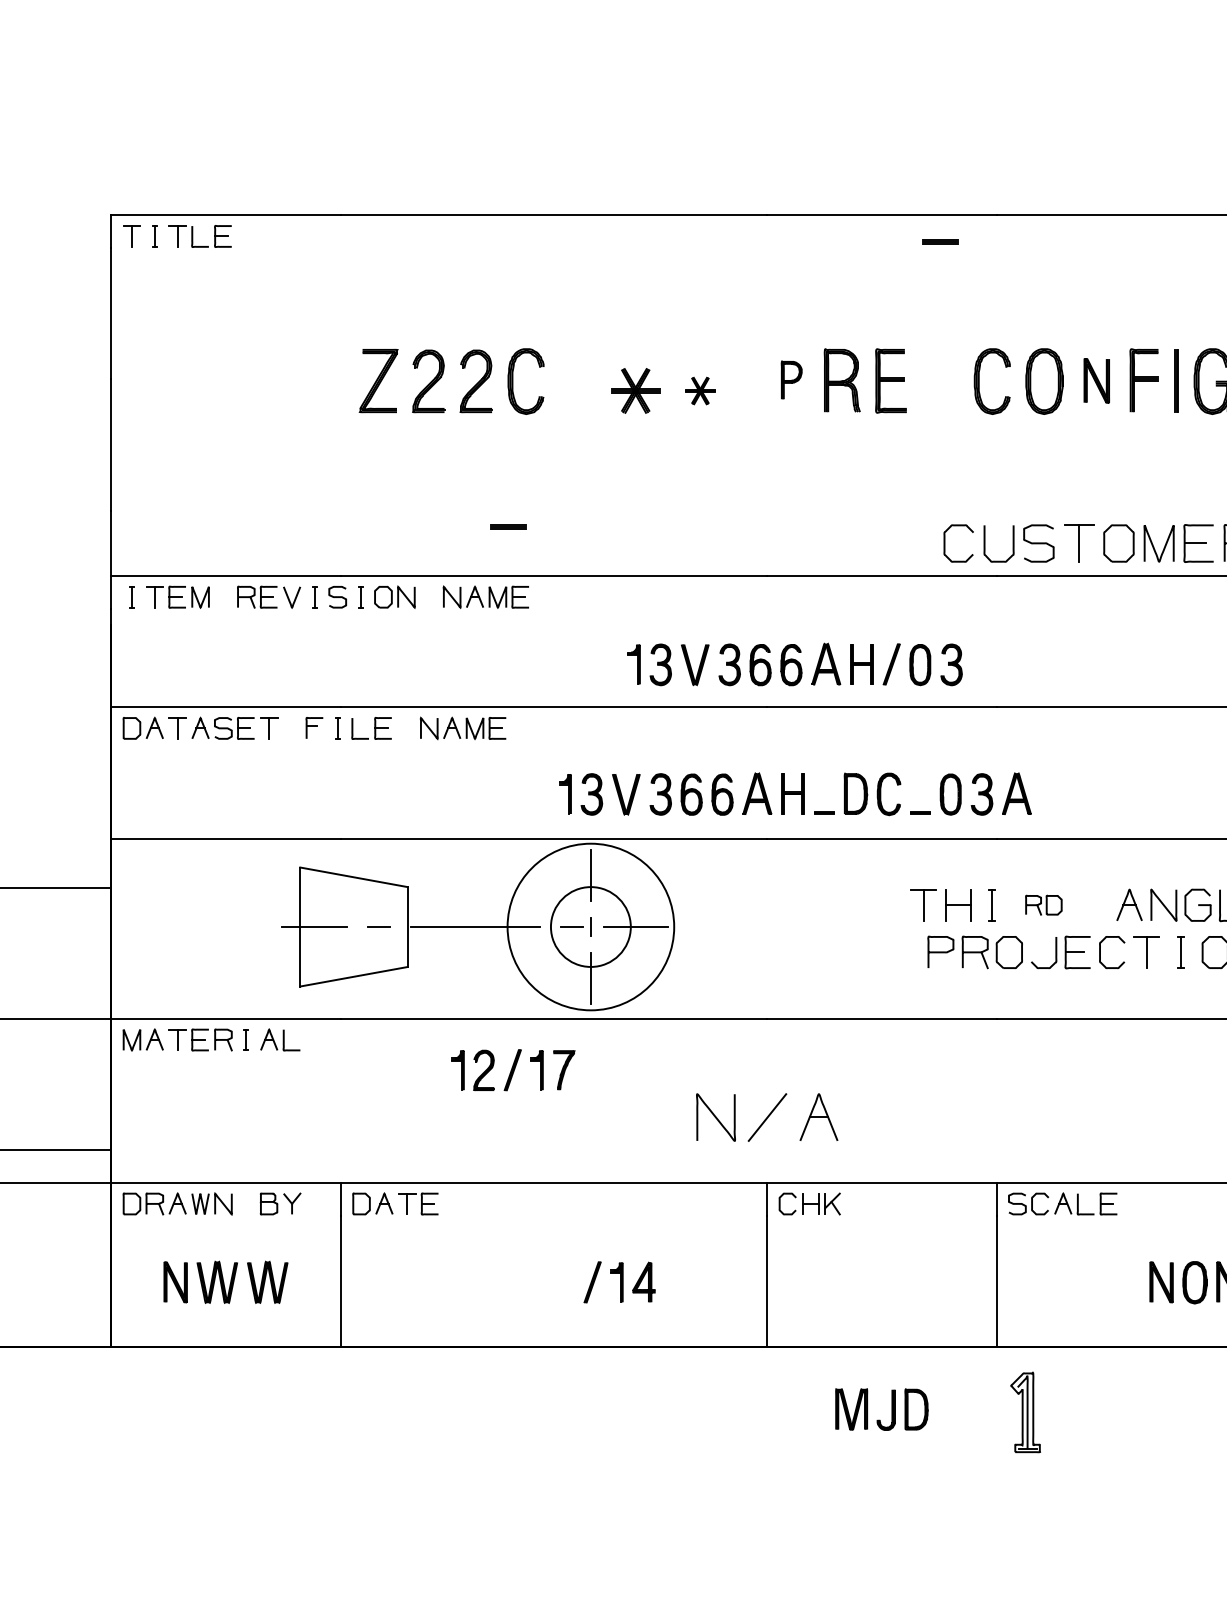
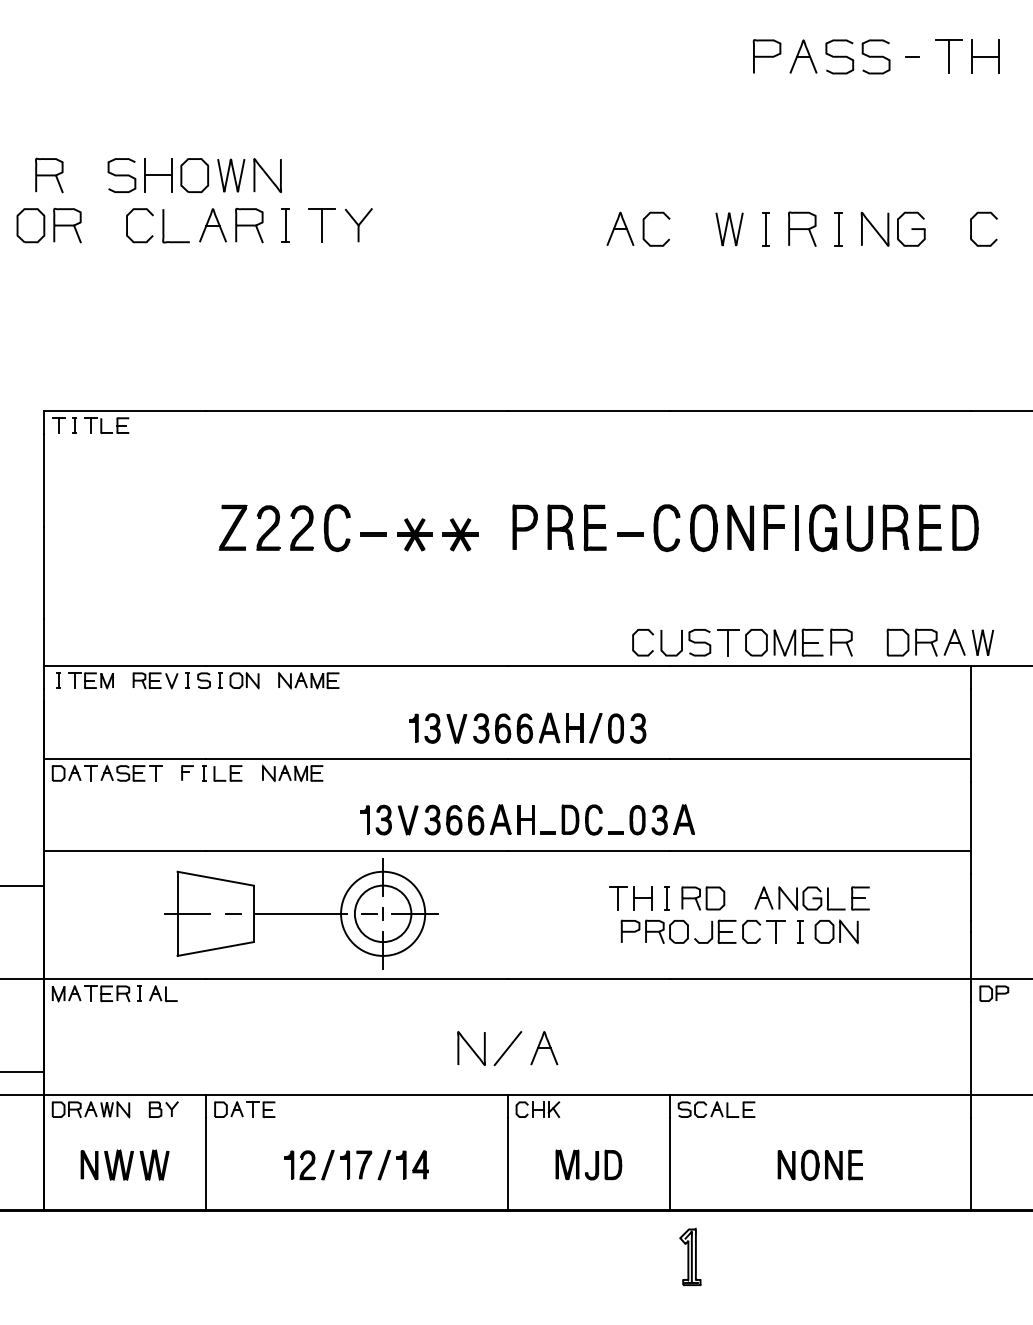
line: (940, 241) -> (630, 534), moved
part: (790, 379) -> (524, 526), size x1.67
part: (1096, 380) -> (740, 527), size x1.43
part: (700, 390) -> (460, 534), size x1.67
line: (507, 527) -> (373, 534), moved
part: (1044, 905) -> (703, 898), size x1.67
circle: (591, 926) -> (383, 913), size x0.71
part: (513, 1070) -> (328, 1165), moved
part: (891, 1408) -> (595, 1164), moved

